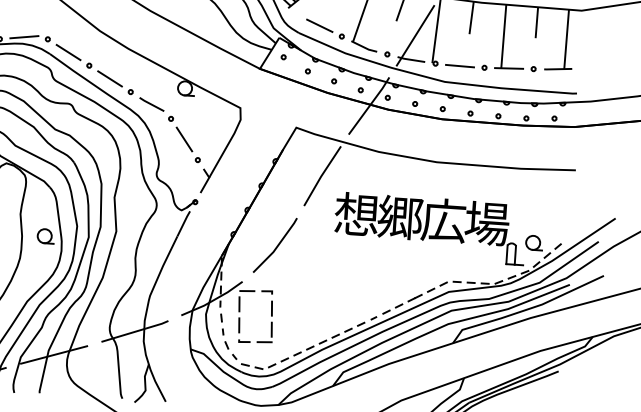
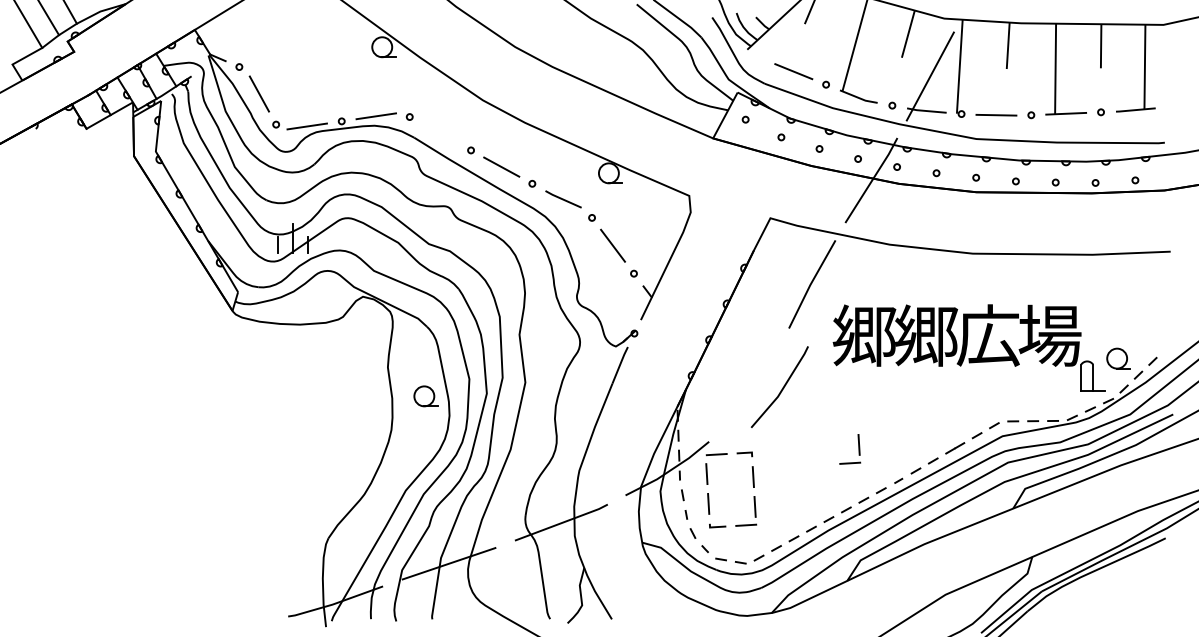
line: (67, 52) -> (439, 133), removed
text: (356, 214) -> (864, 335), 想 -> 郷
line: (277, 245) -> (782, 387), moved
part: (347, 294) -> (858, 449), added

